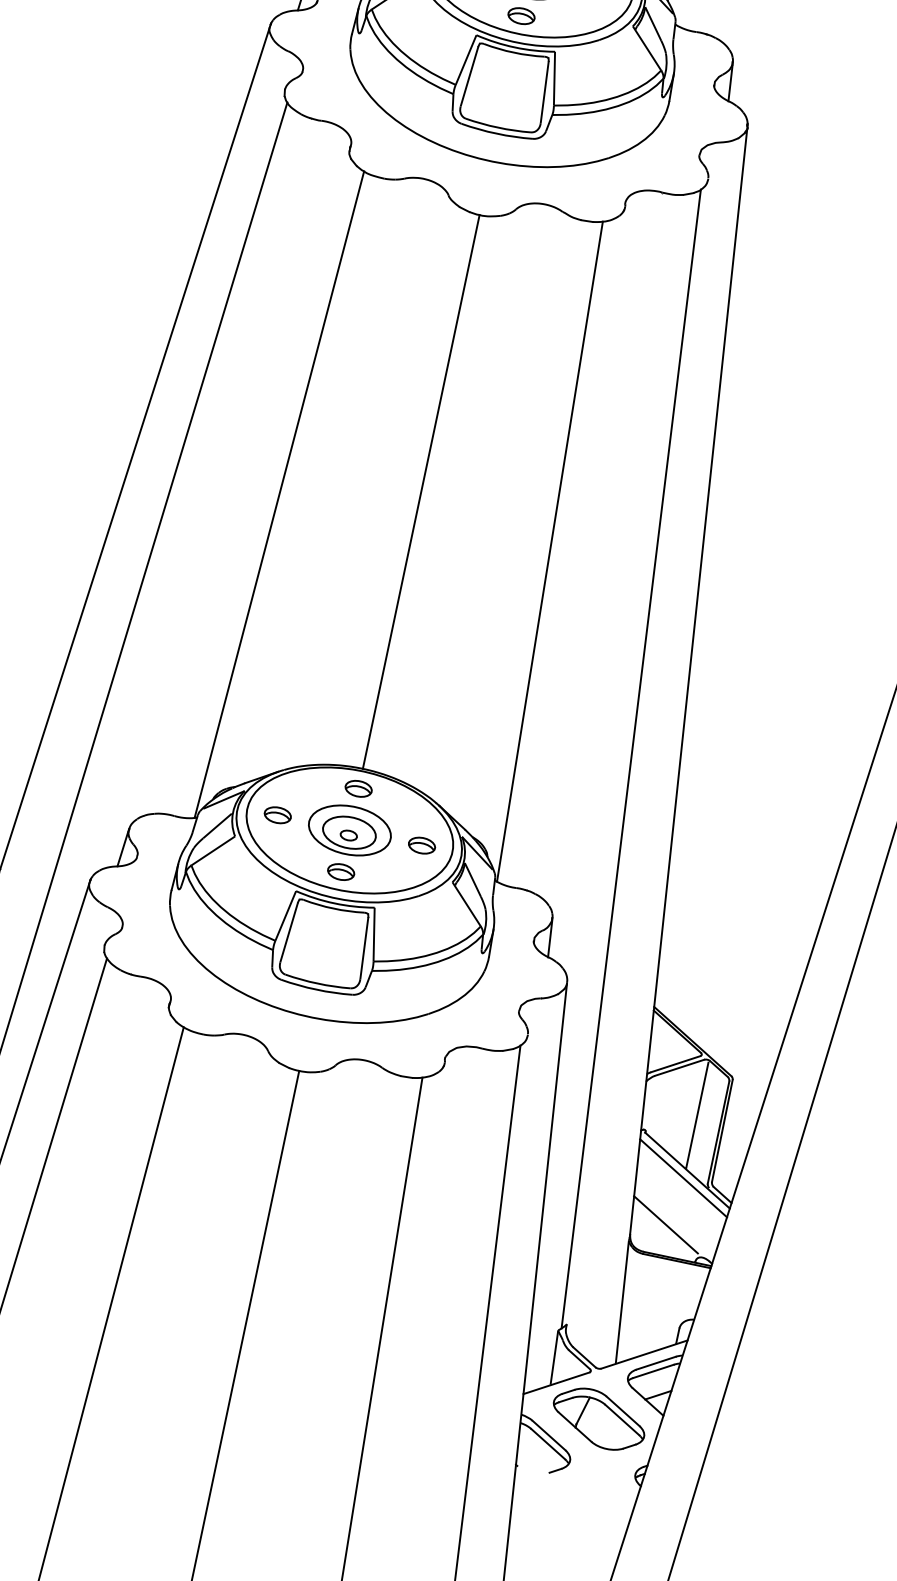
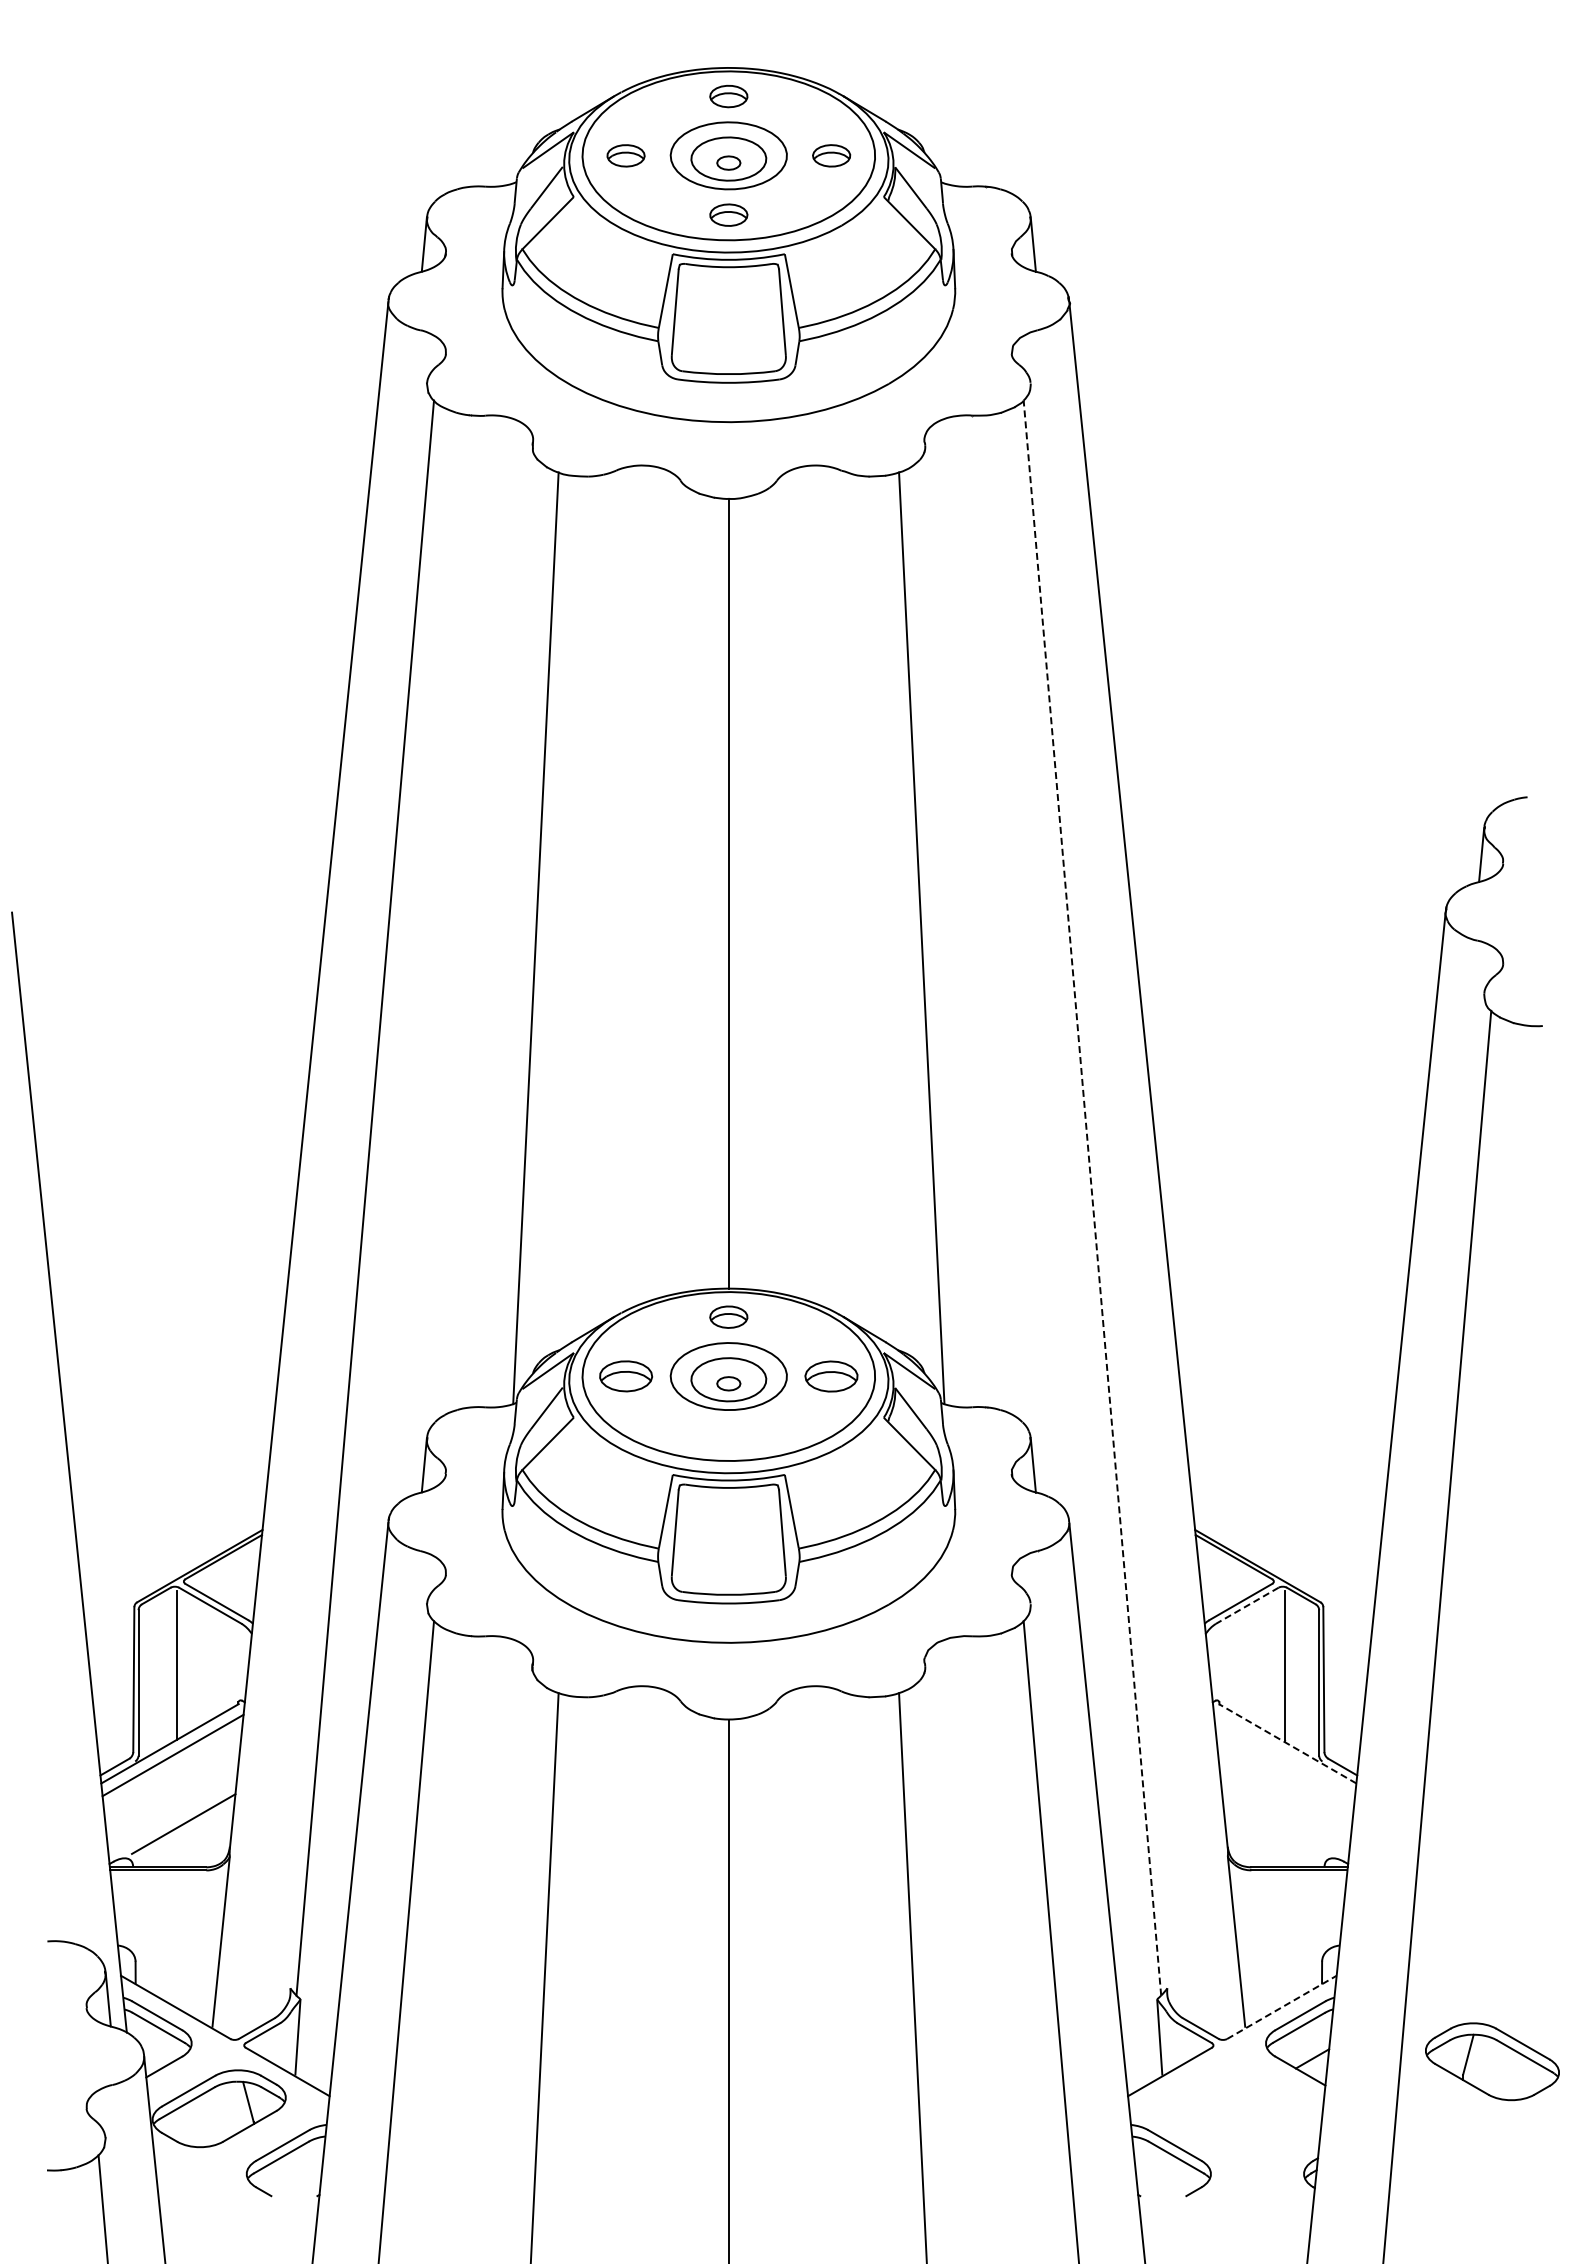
line: (631, 758) -> (1092, 1197), solid -> dashed
part: (277, 815) -> (625, 1376), size x1.4
part: (421, 845) -> (831, 1376), size x1.4
part: (340, 871) -> (728, 1435), removed
line: (678, 1068) -> (1246, 1606), solid -> dashed
line: (687, 1170) -> (1287, 1743), solid -> dashed
line: (683, 1178) -> (1284, 1755), removed
line: (665, 1224) -> (1273, 1823), removed
line: (644, 1354) -> (1282, 2007), solid -> dashed
part: (599, 1419) -> (1492, 2061), moved

